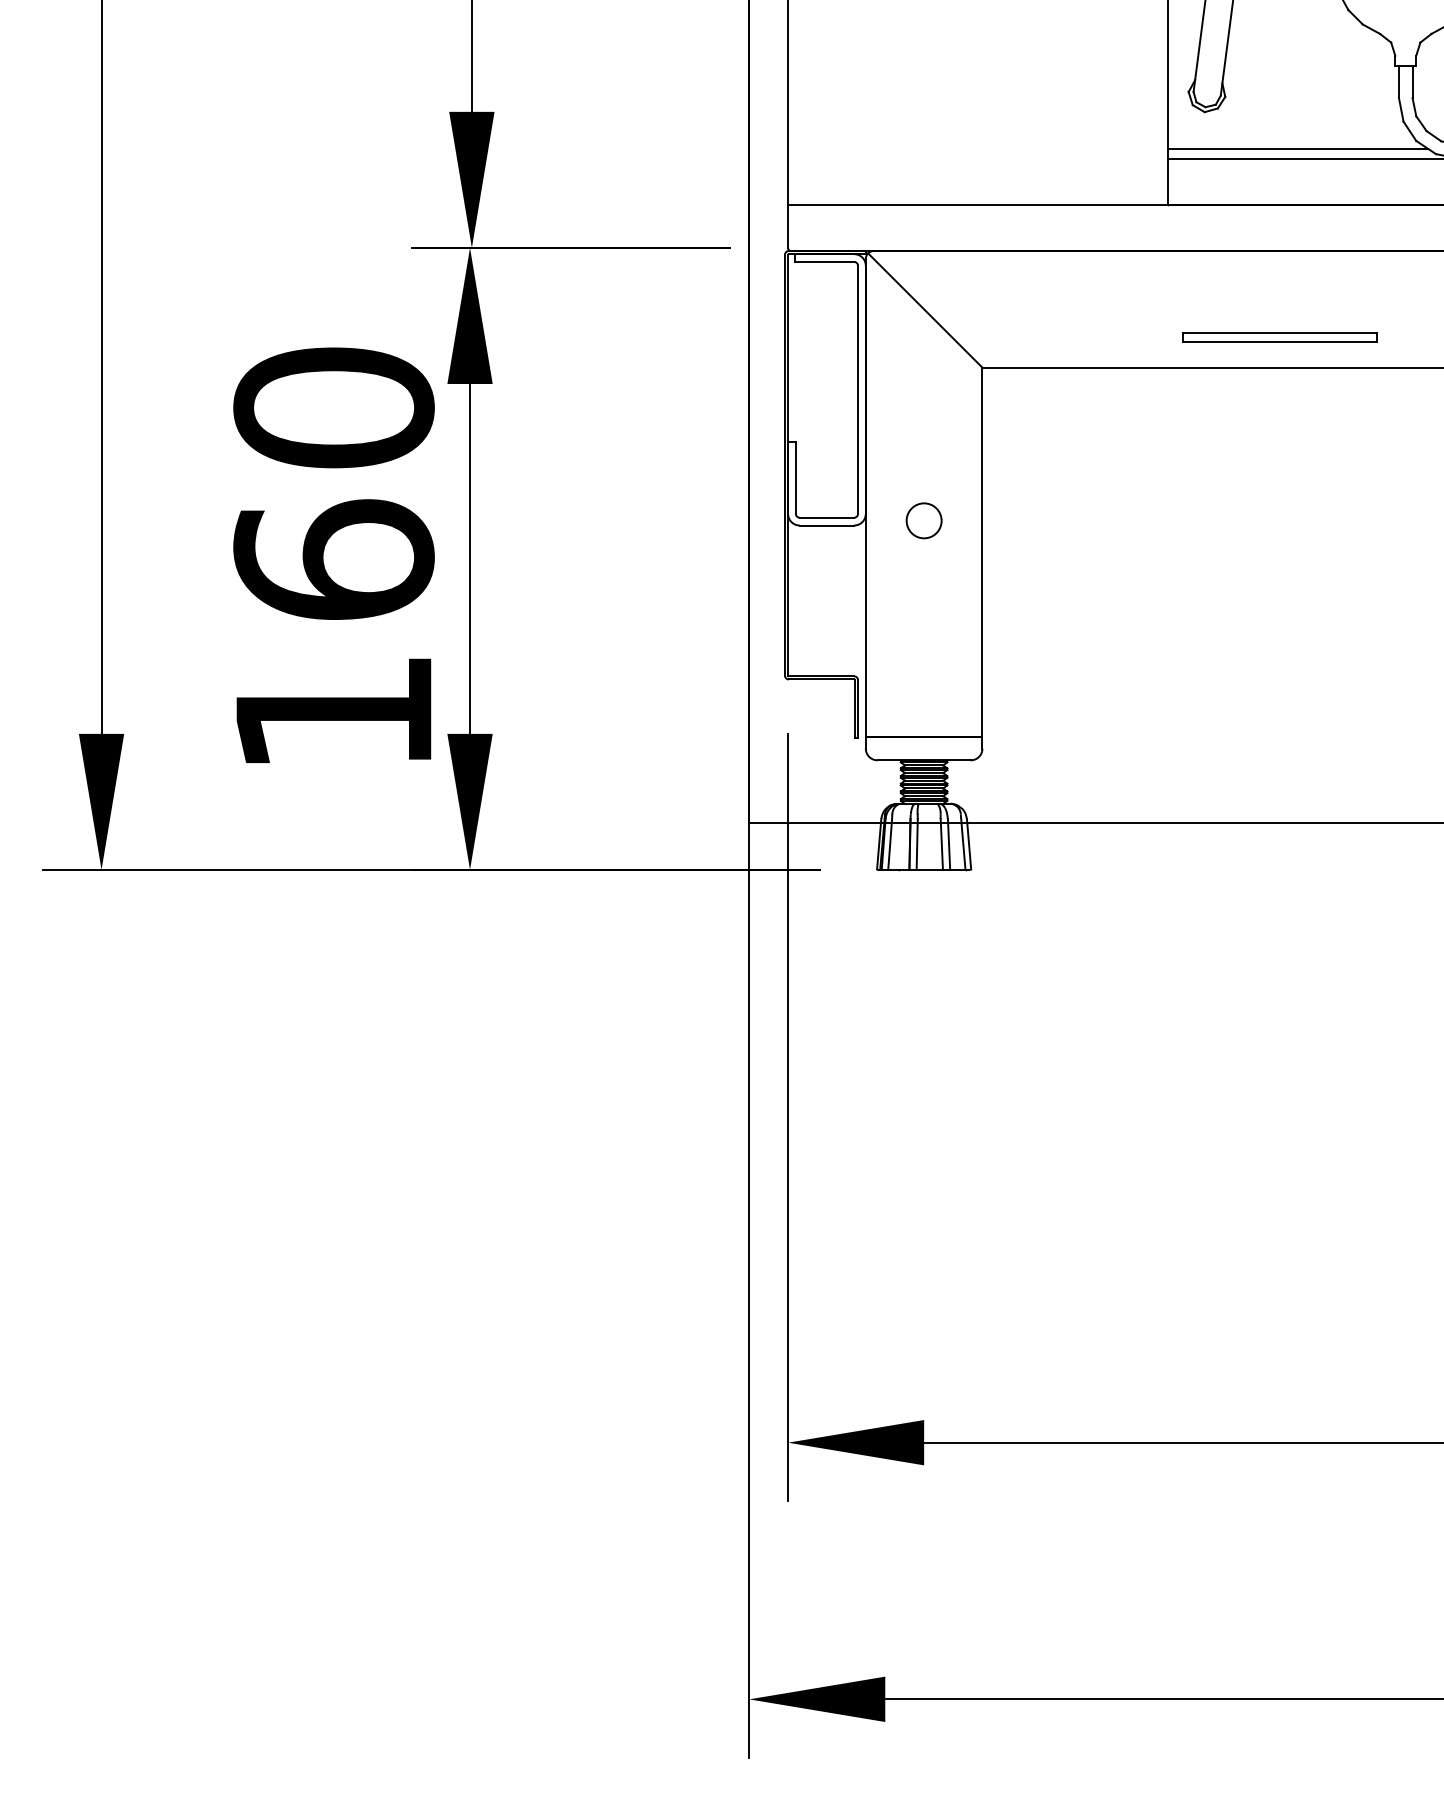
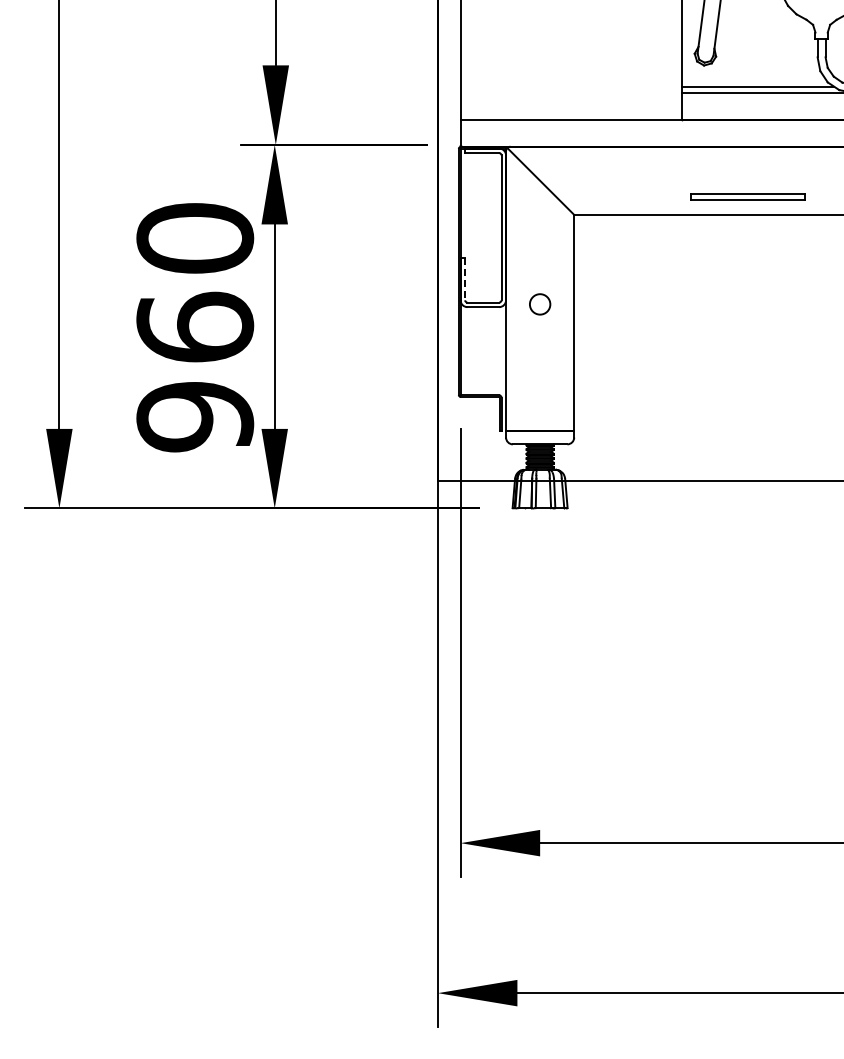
line: (796, 478) -> (465, 279), solid -> dashed
text: (334, 714) -> (195, 417), 160 -> 960

